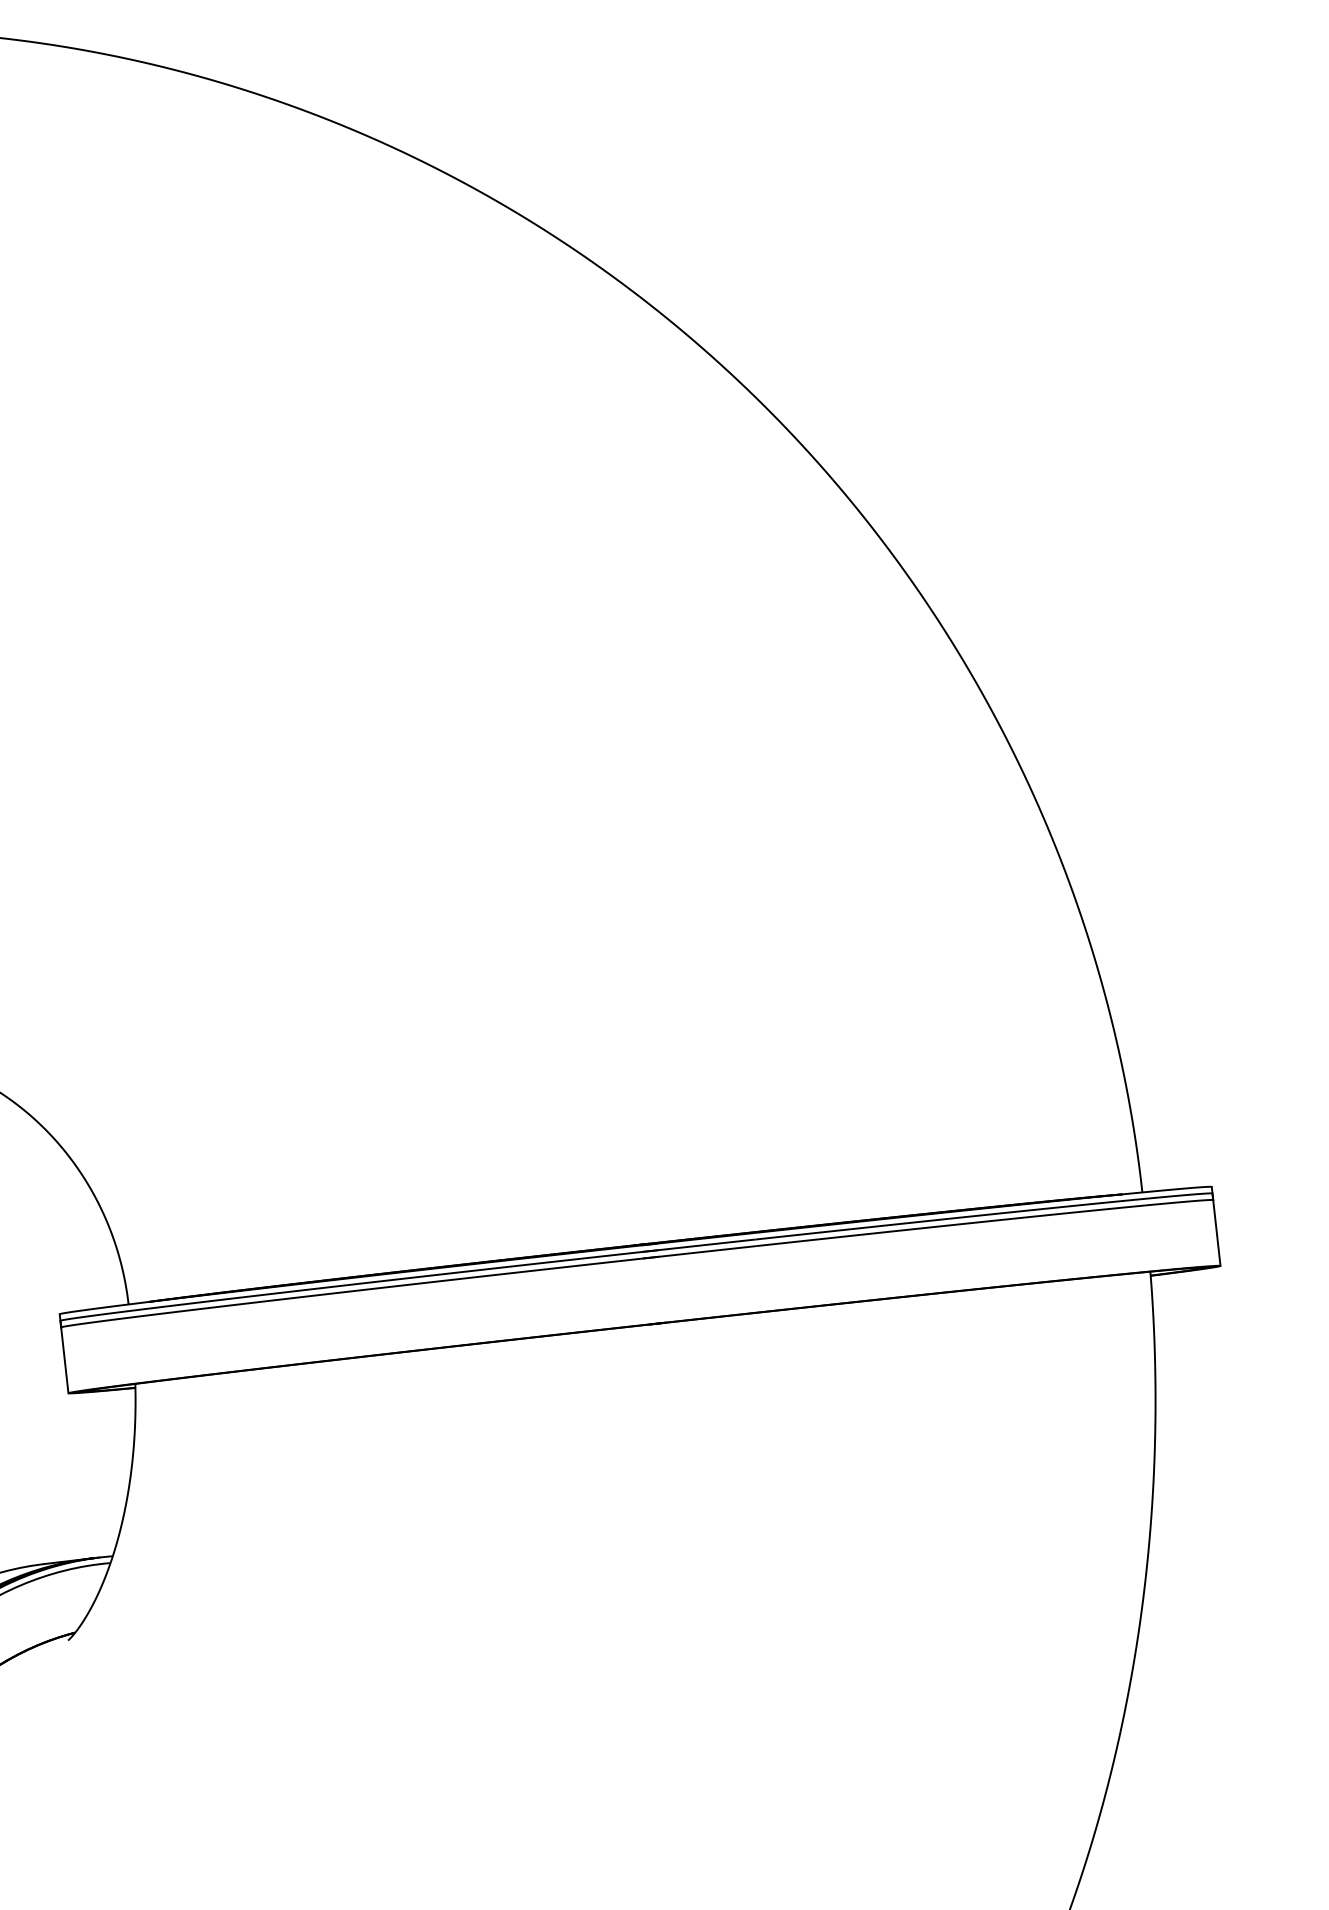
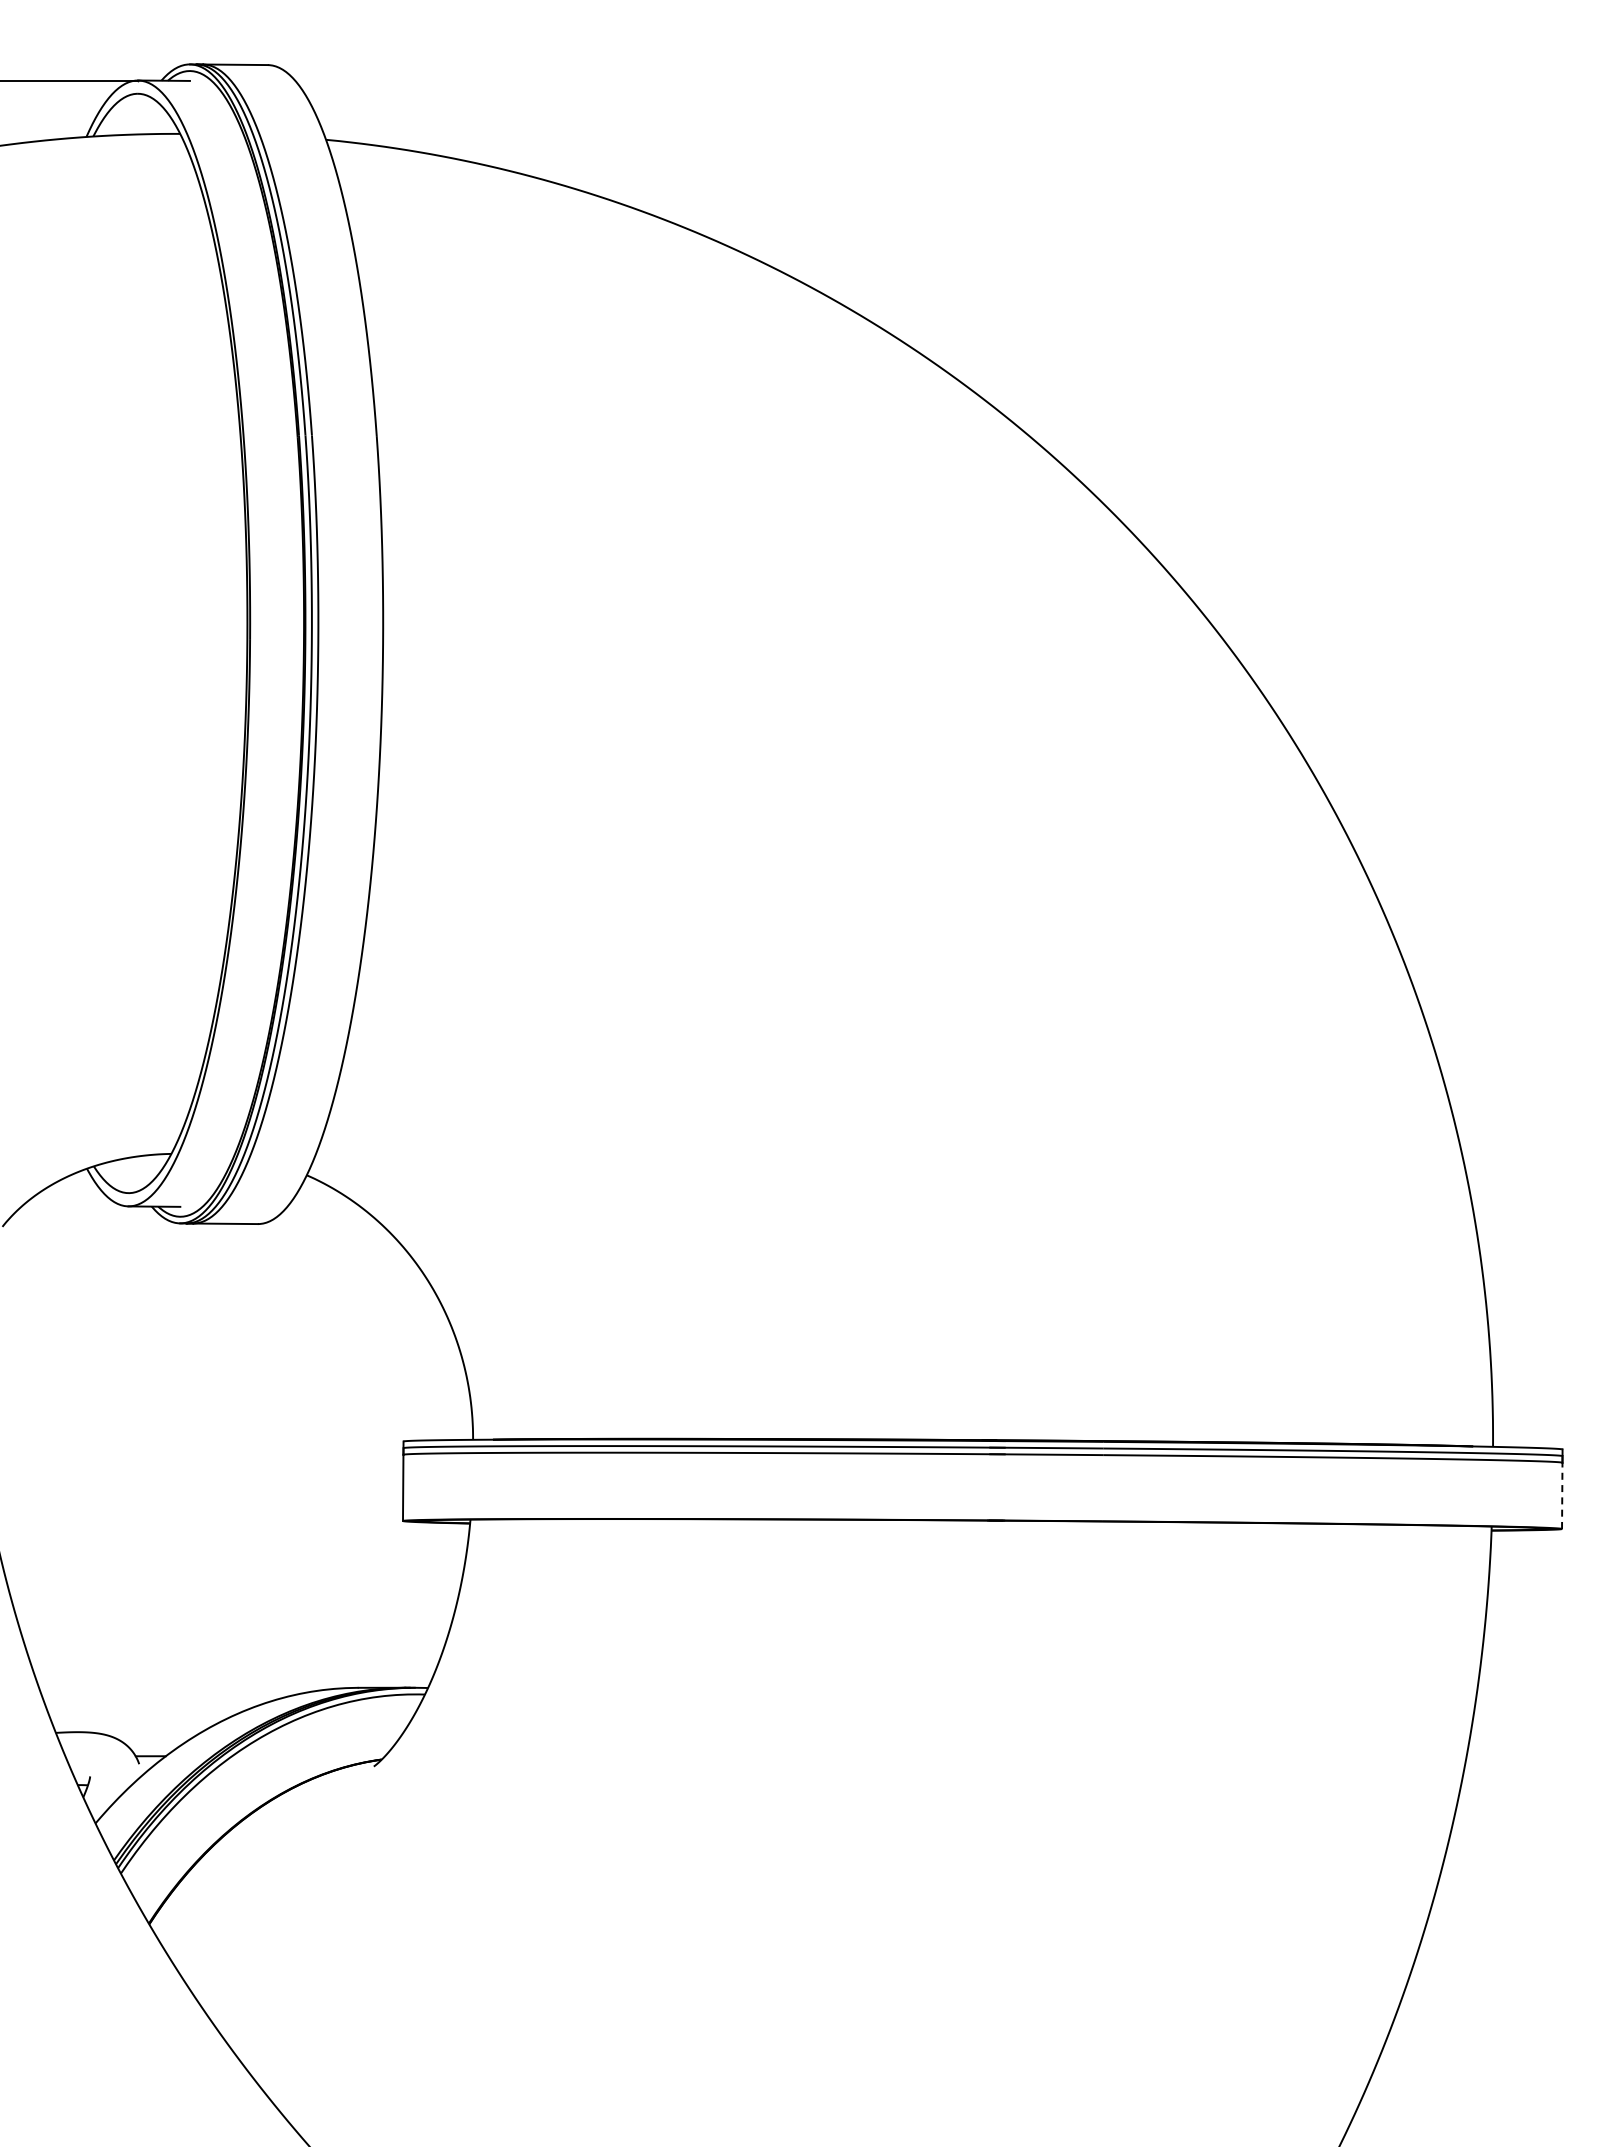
line: (1217, 1232) -> (1562, 1495), solid -> dashed

